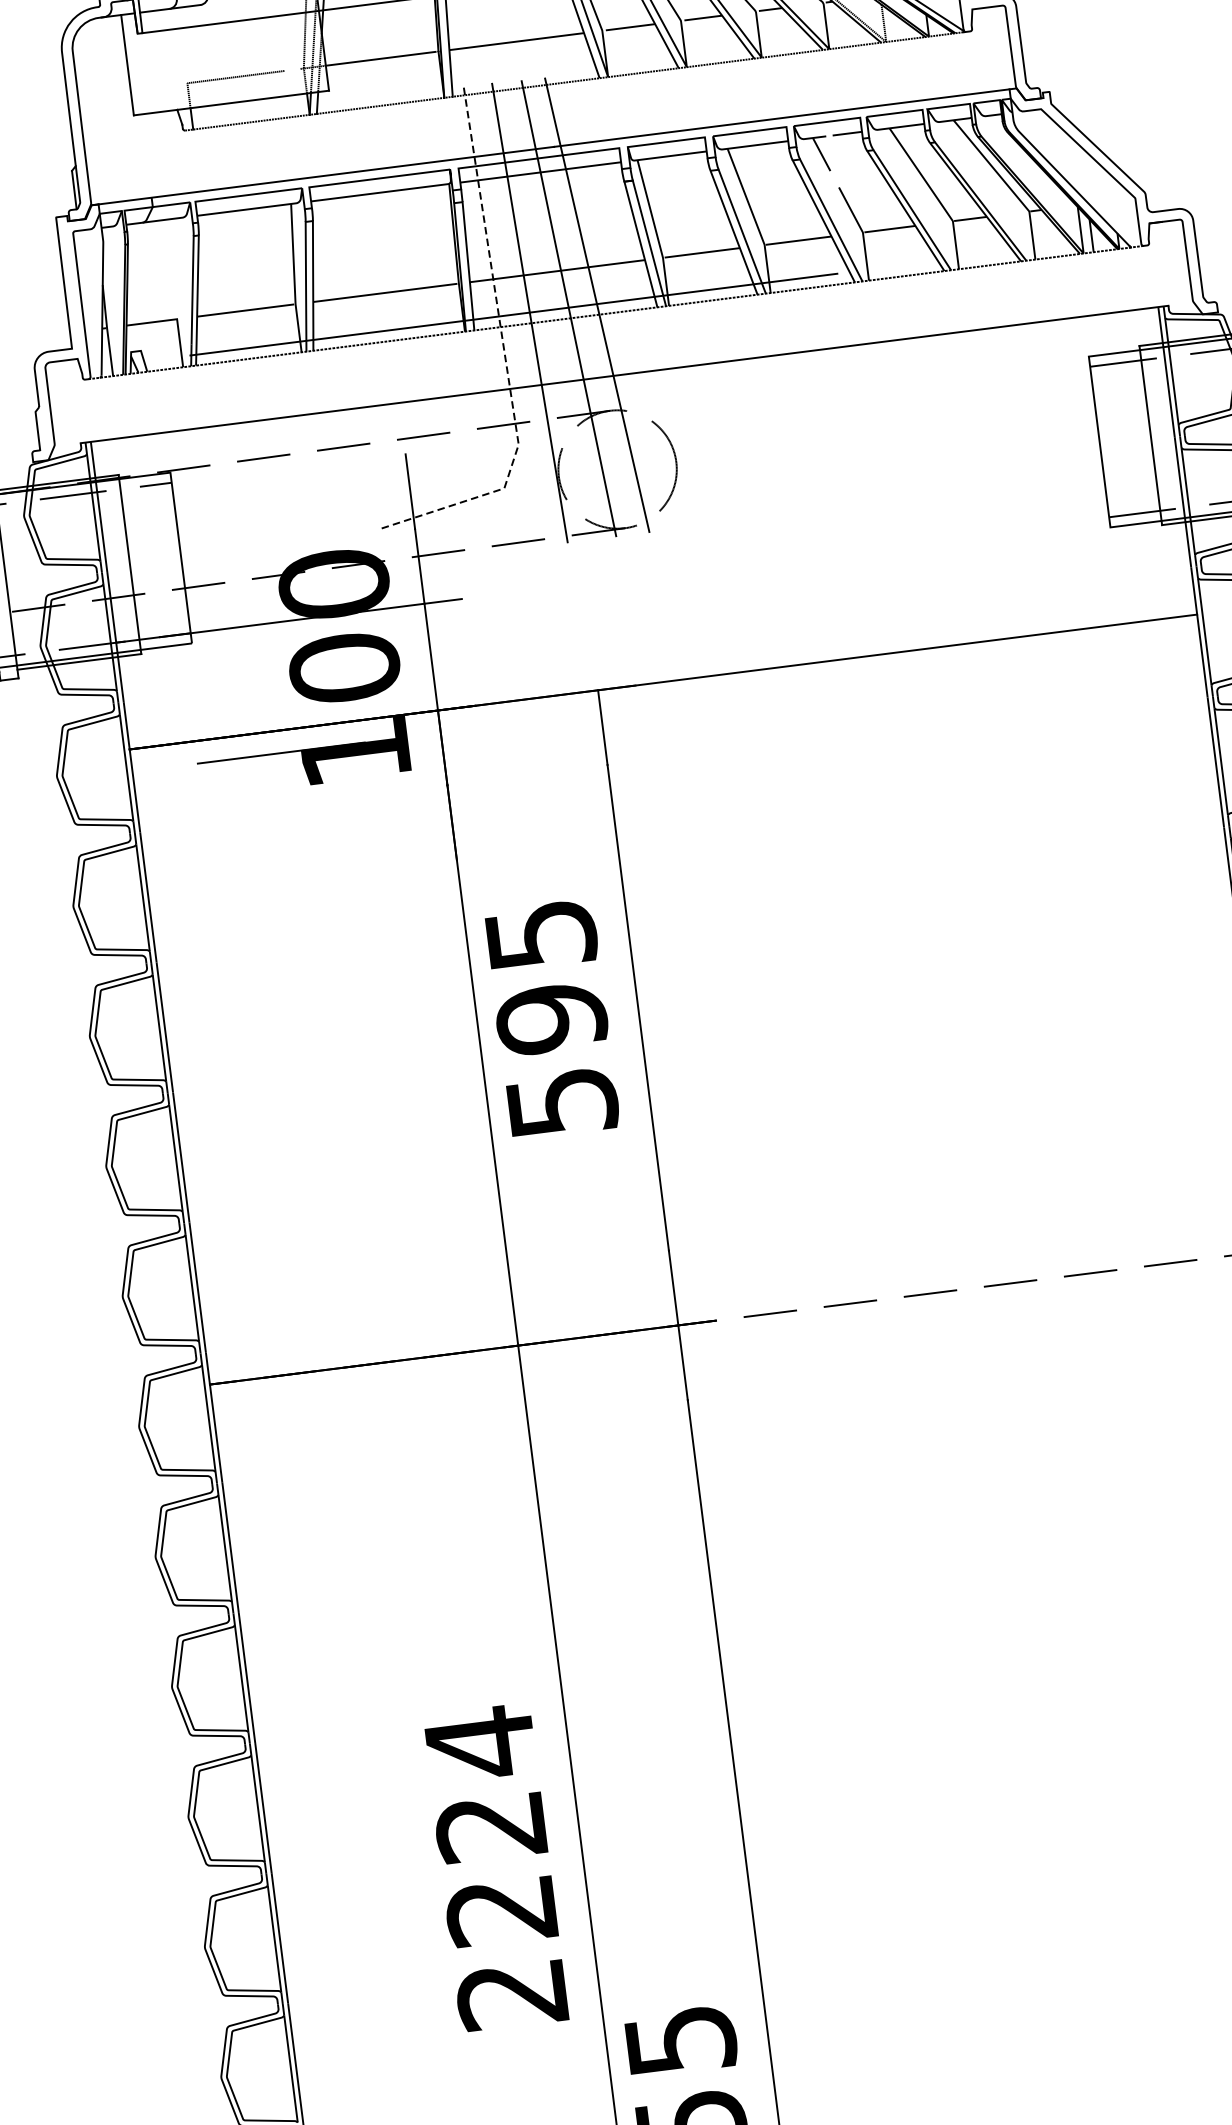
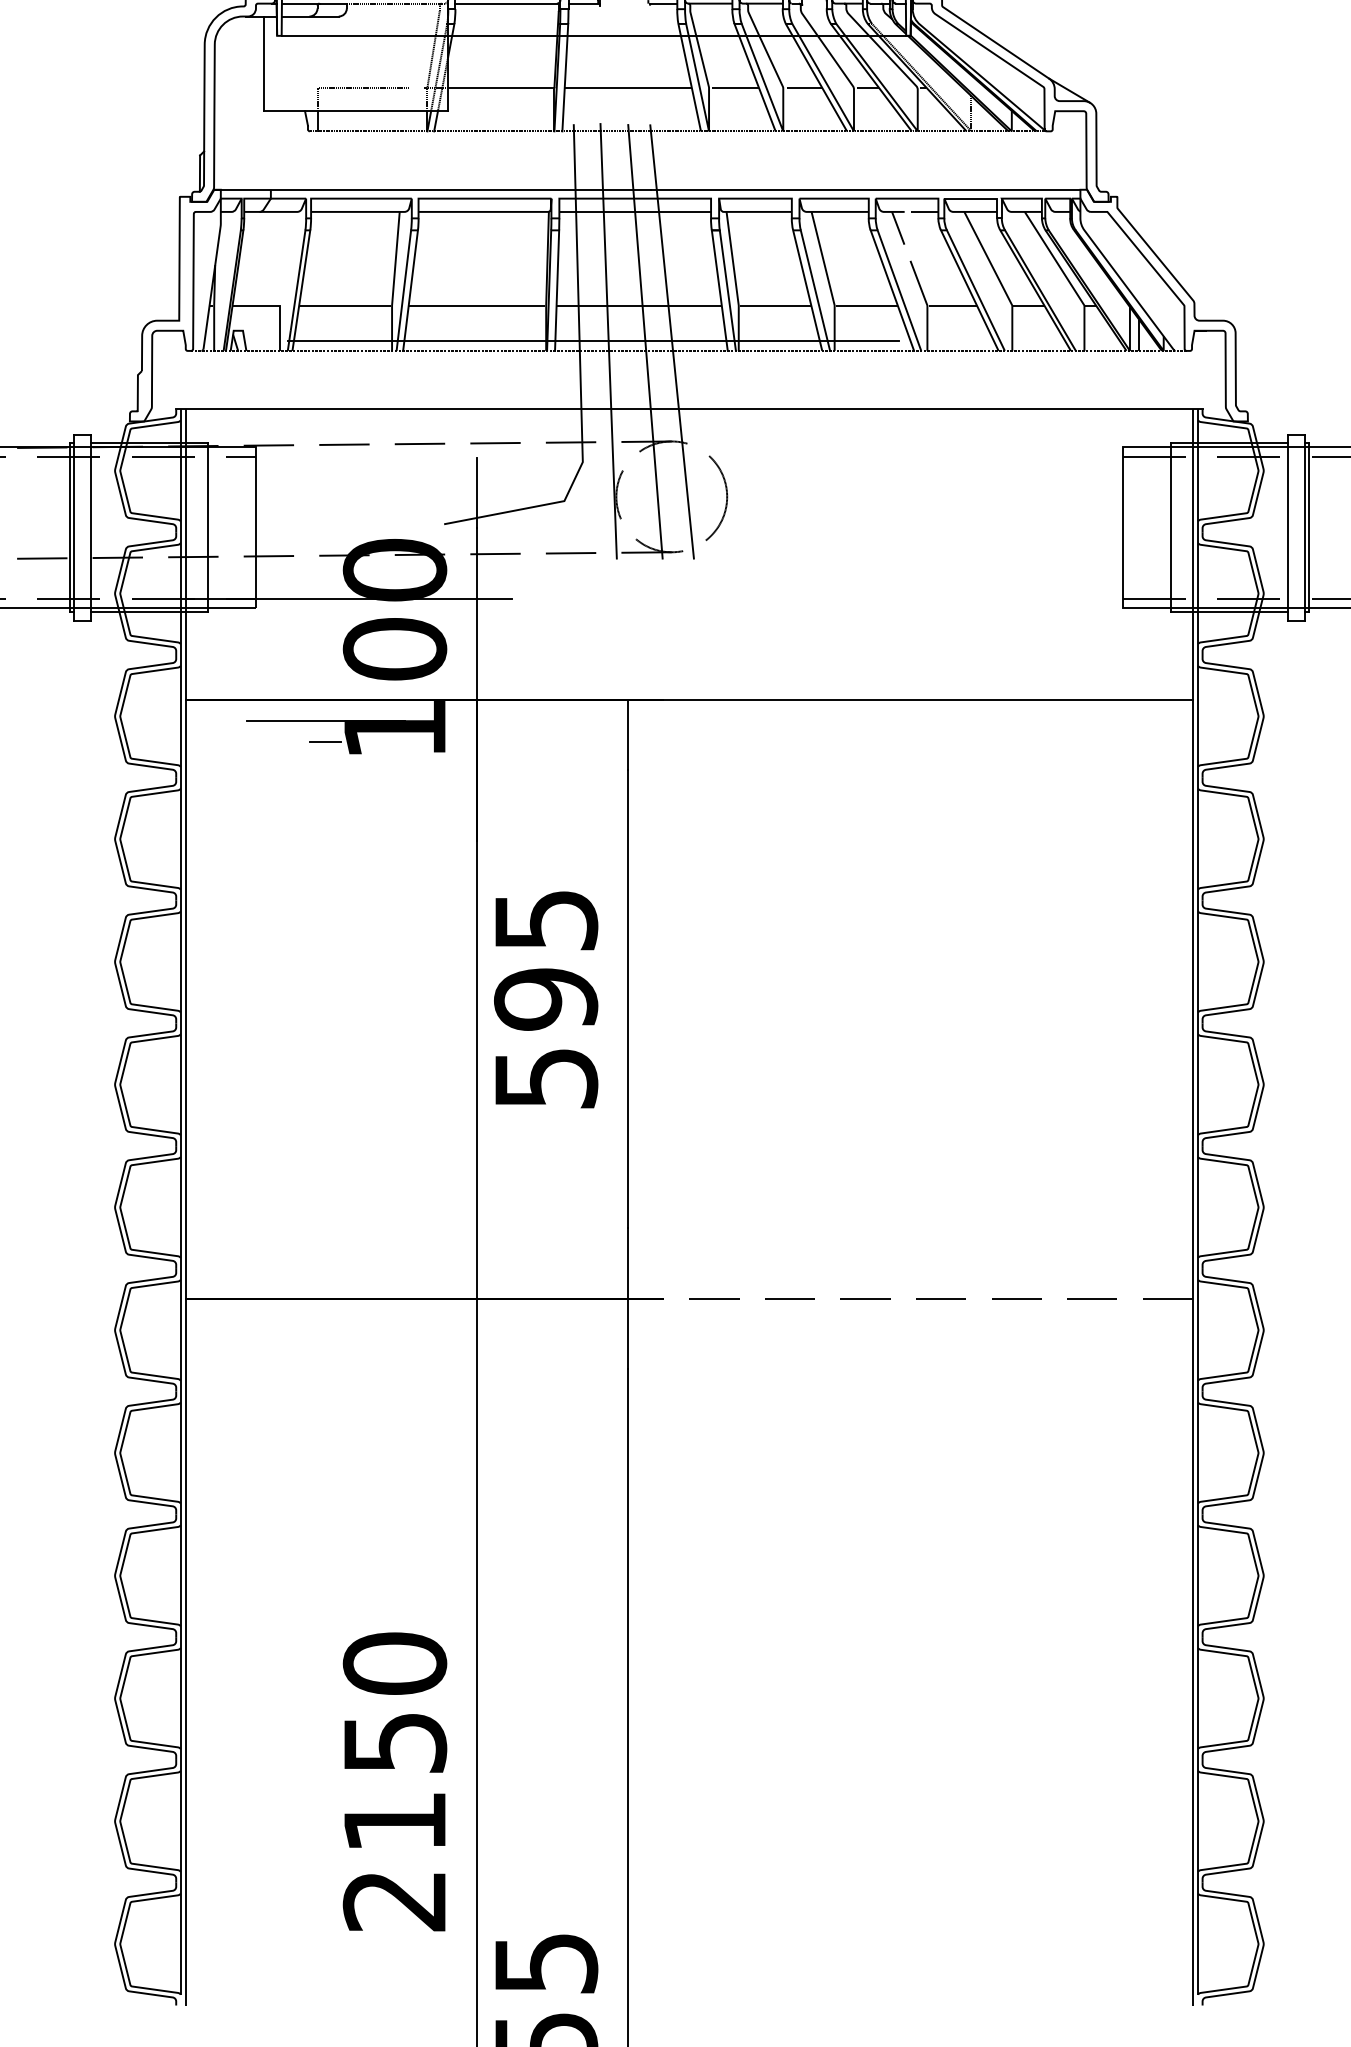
line: (504, 355) -> (580, 377), dashed -> solid
line: (283, 775) -> (325, 741), added
text: (490, 1825) -> (394, 1741), 2224 -> 2150

